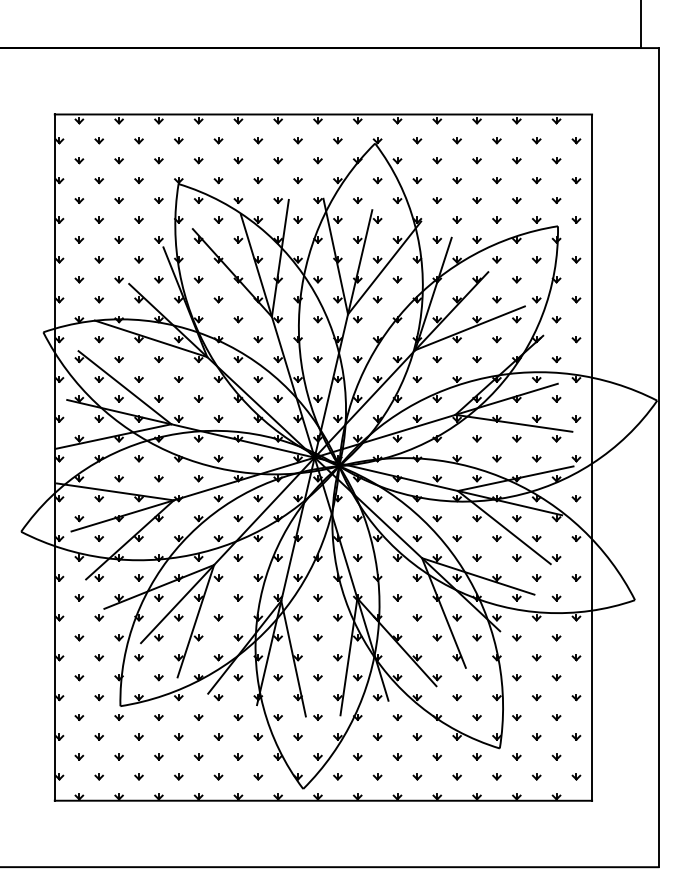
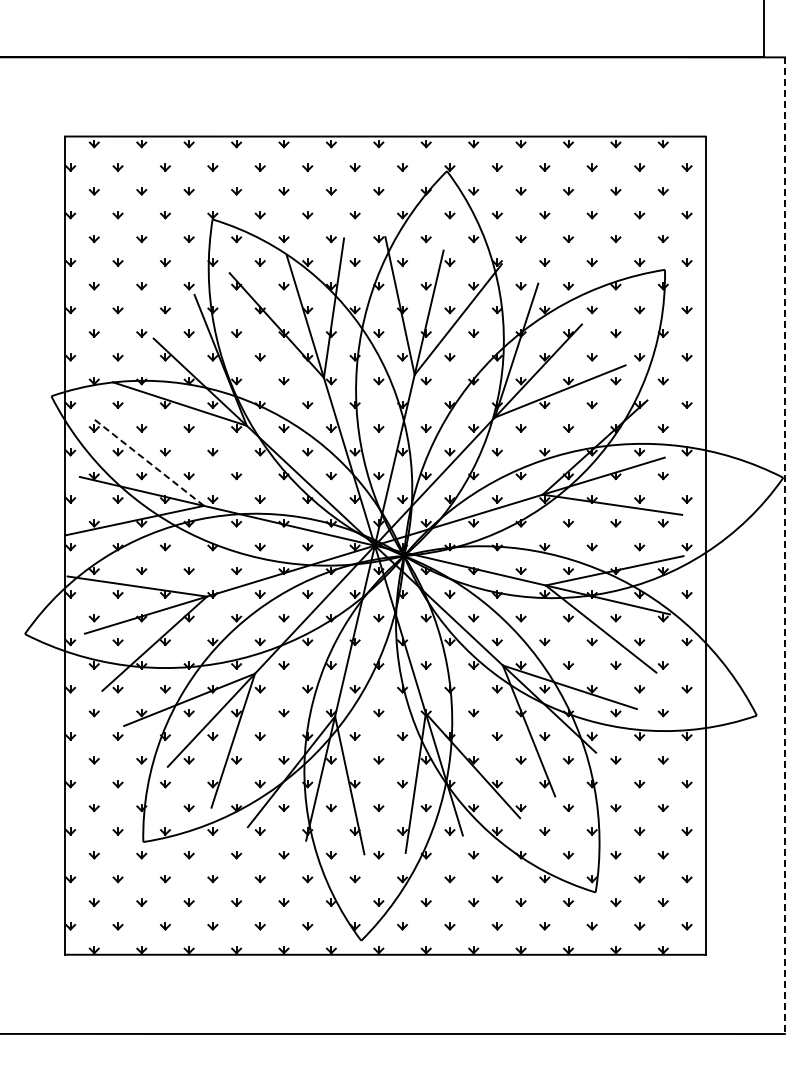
line: (124, 387) -> (148, 462), solid -> dashed
line: (658, 458) -> (784, 546), solid -> dashed

